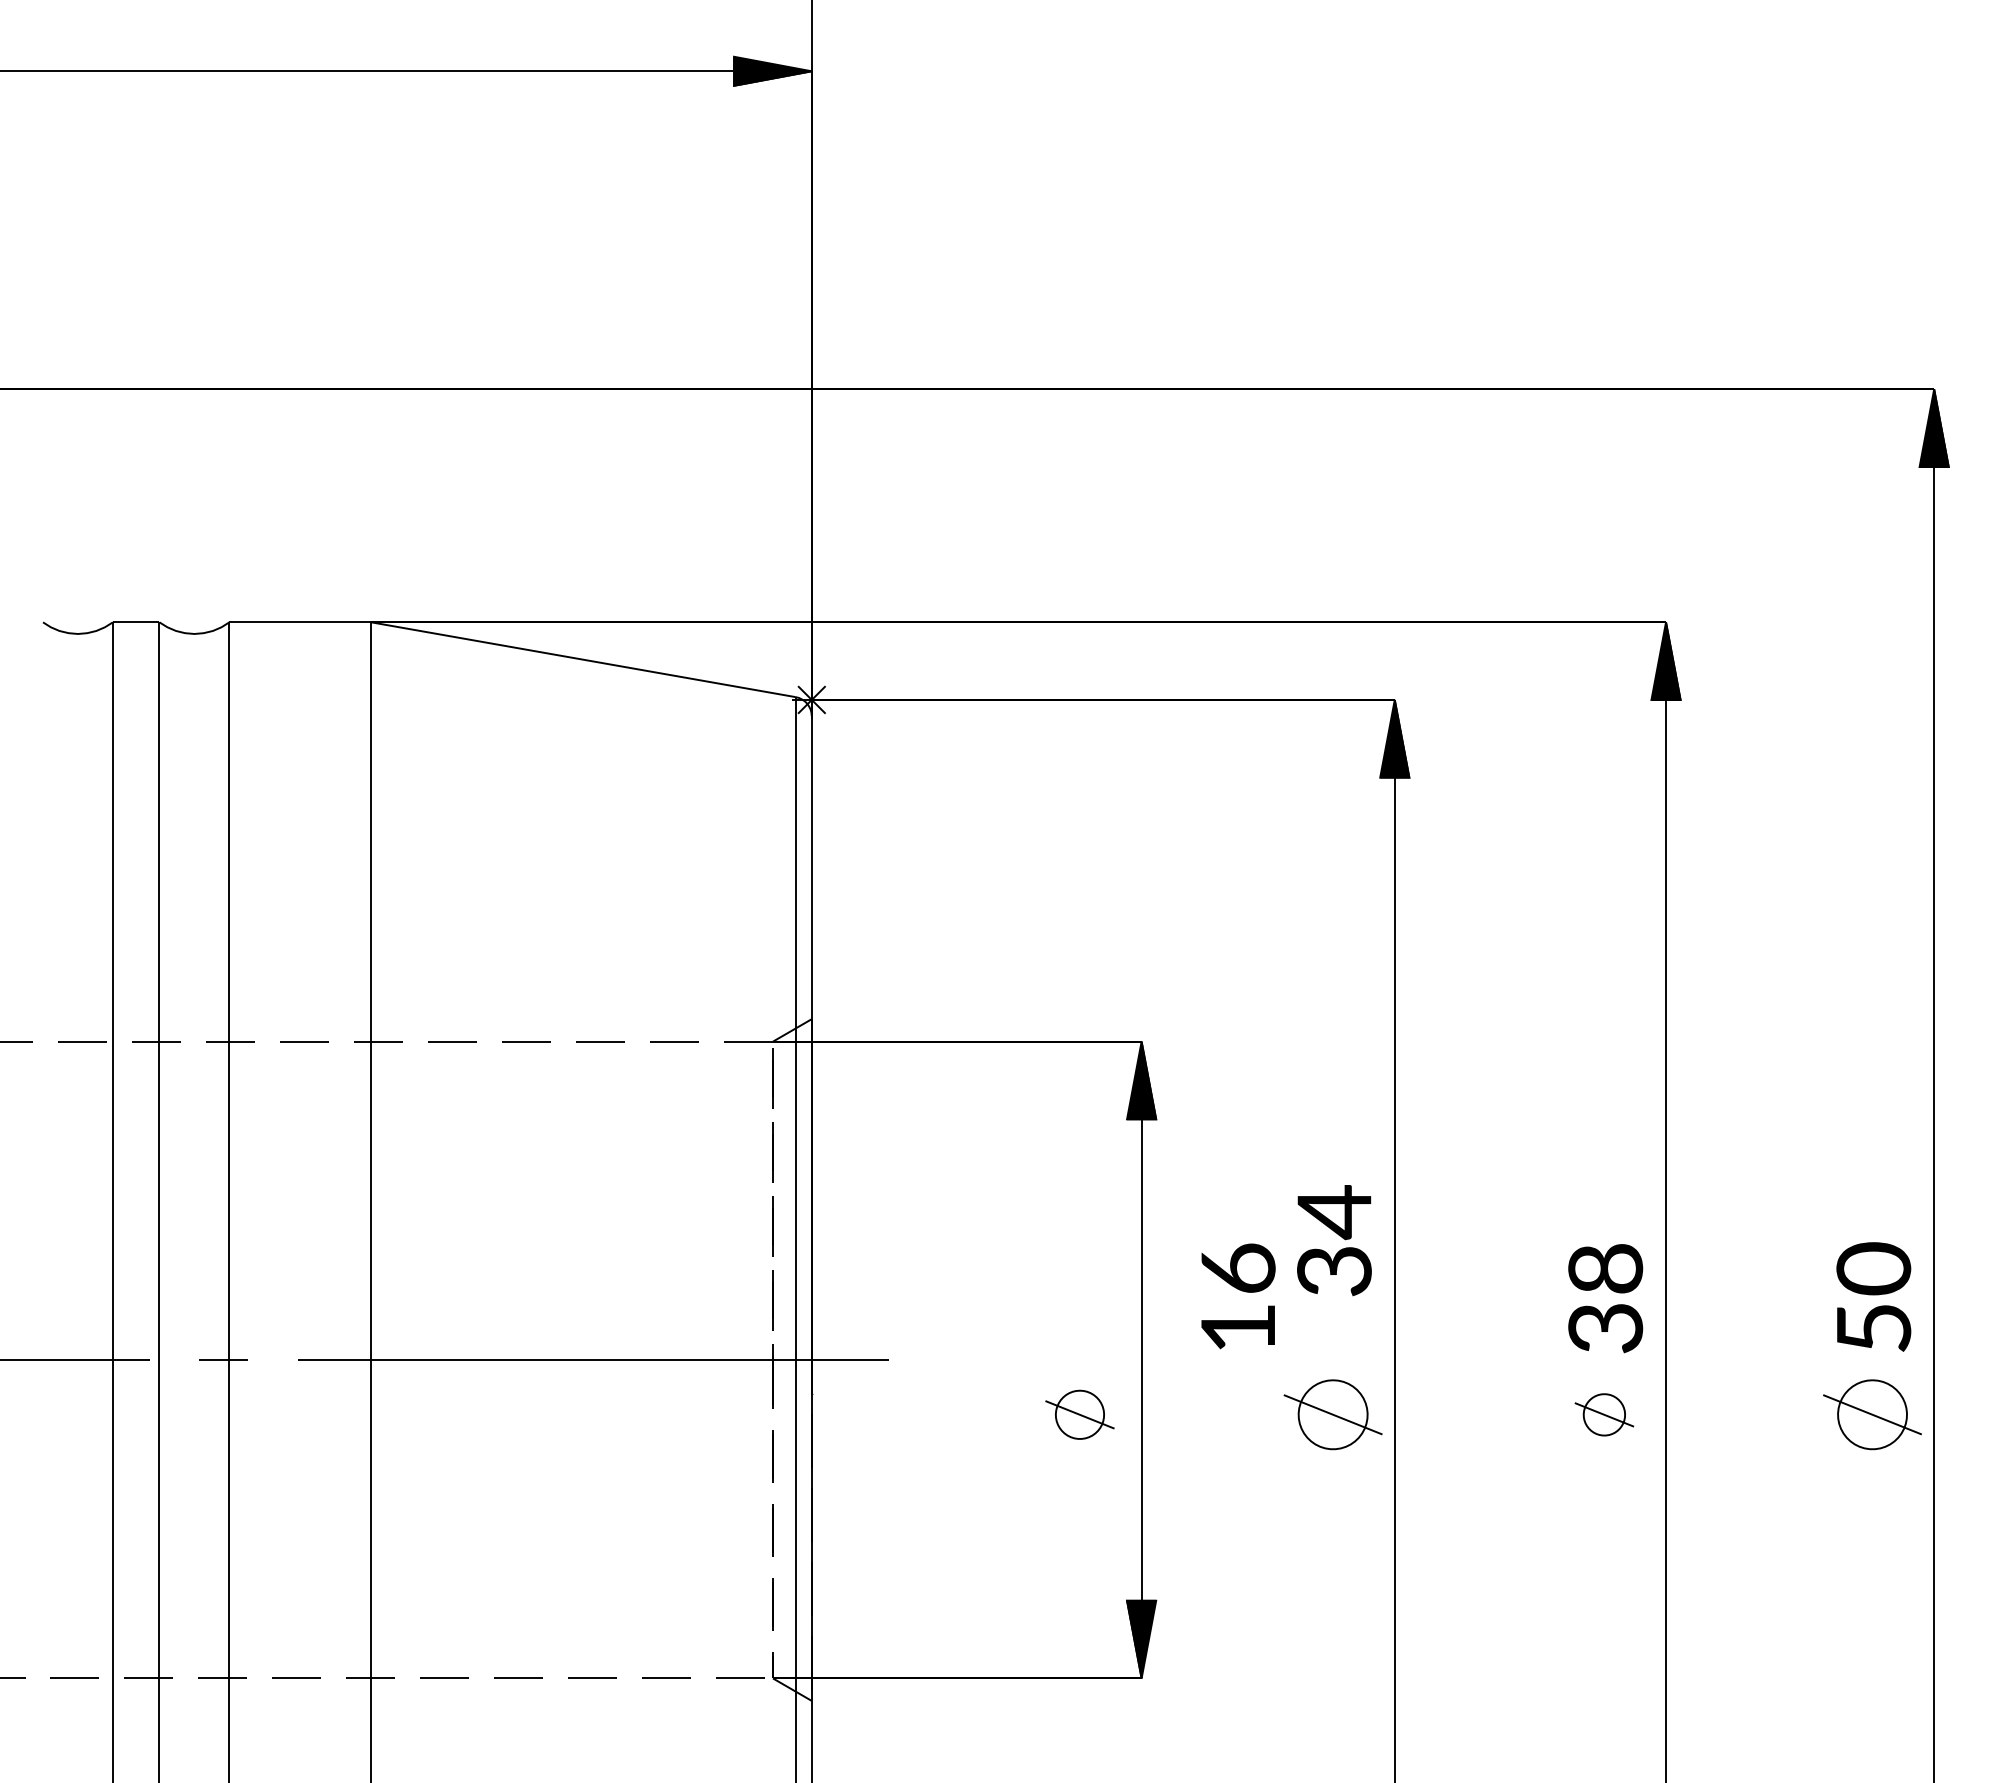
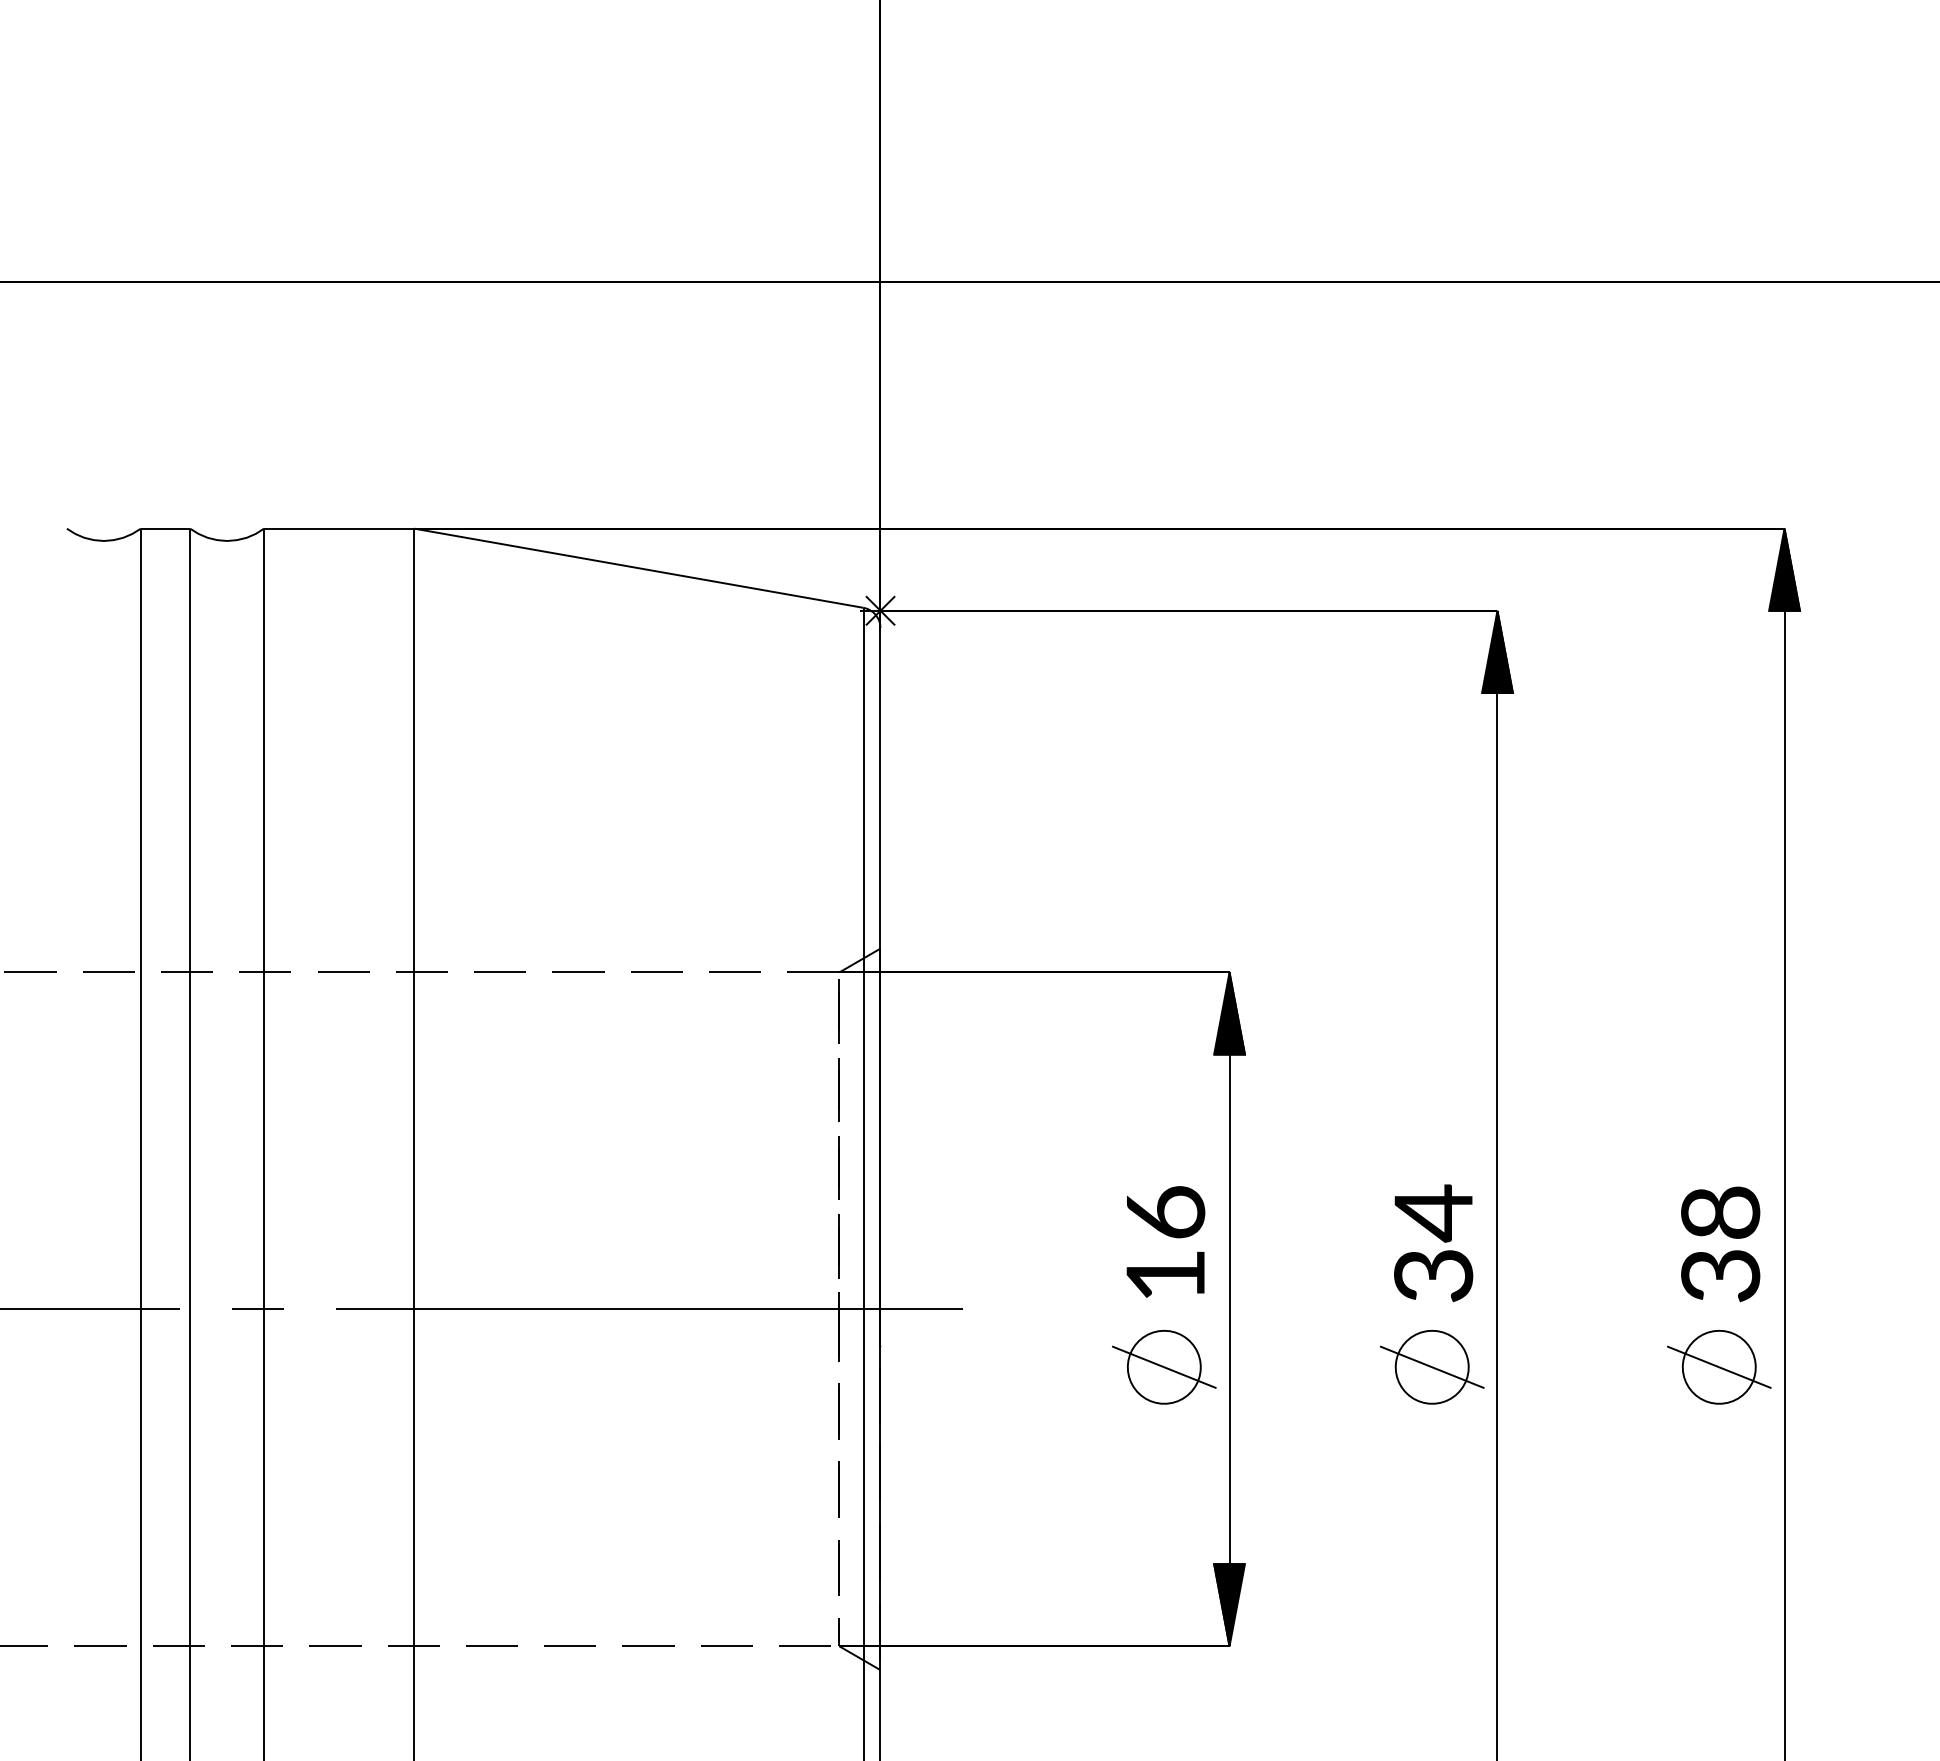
text: (1334, 1240) -> (1433, 1243), moved
text: (1238, 1296) -> (1165, 1242), moved
part: (1079, 1414) -> (1163, 1367), size x1.43
part: (1604, 1414) -> (1719, 1367), size x1.67

